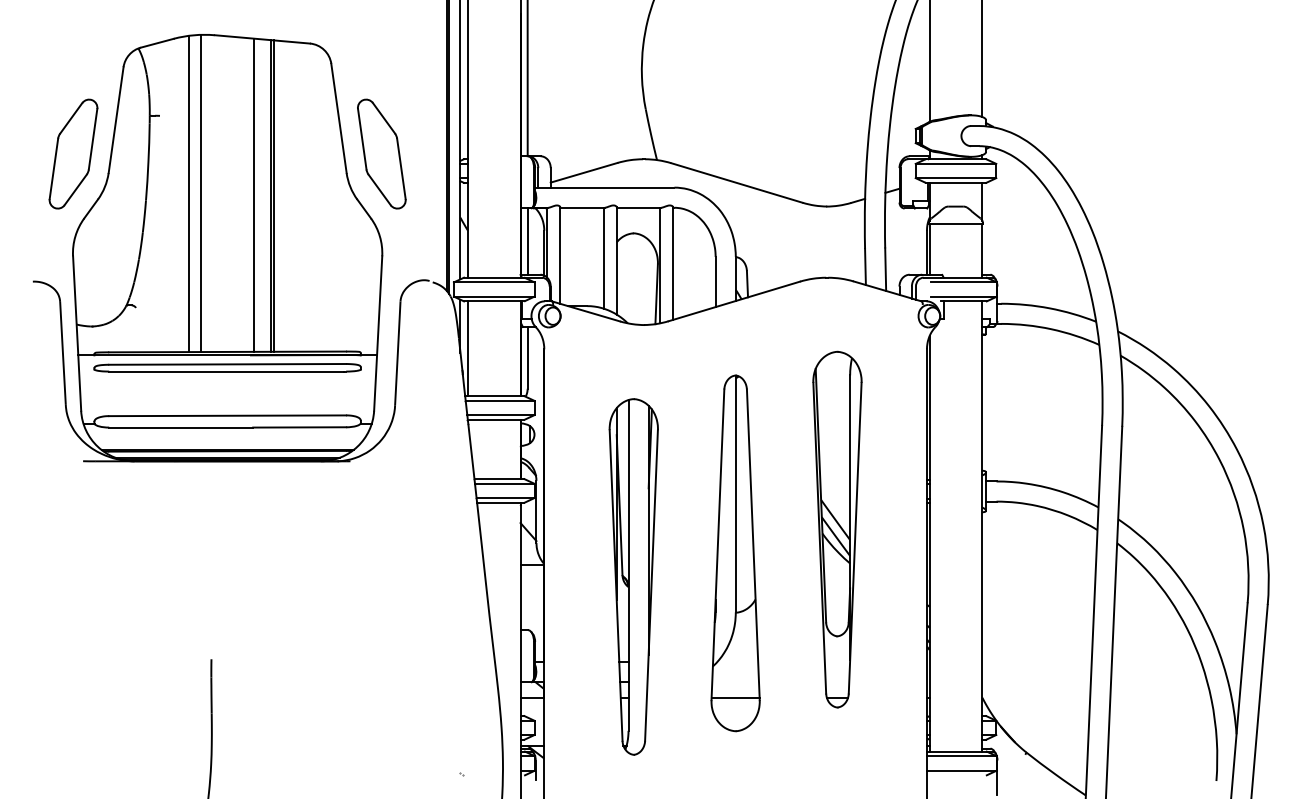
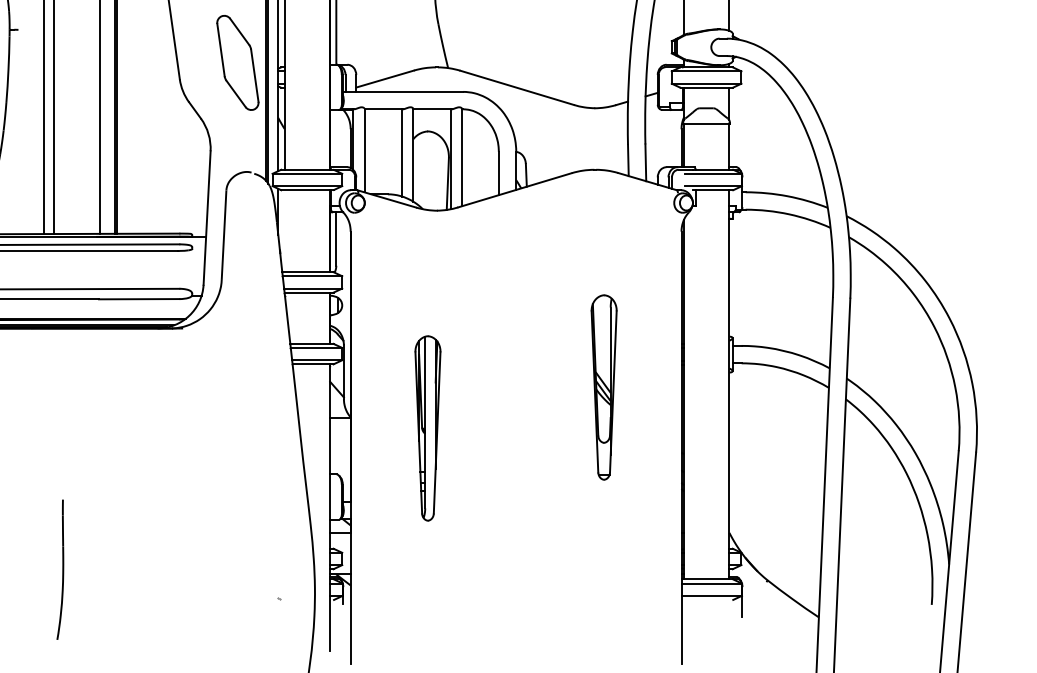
part: (381, 153) -> (237, 62), moved
line: (527, 241) -> (336, 138), removed
line: (467, 348) -> (284, 230), removed
part: (837, 529) -> (604, 387), size x0.6
part: (735, 553) -> (515, 408), removed
part: (633, 576) -> (427, 428), size x0.6

